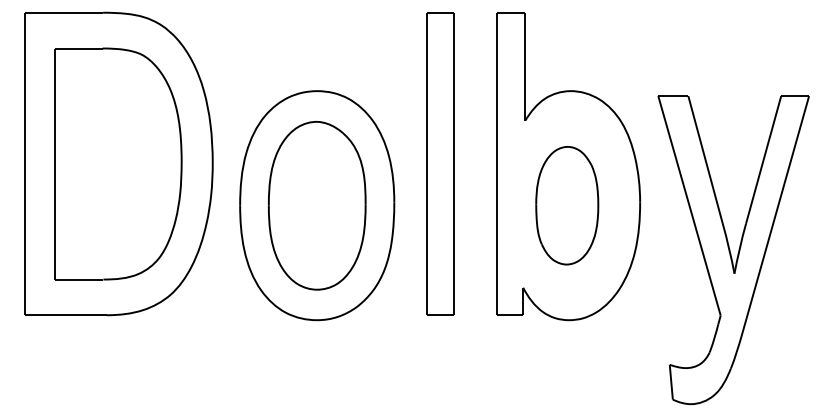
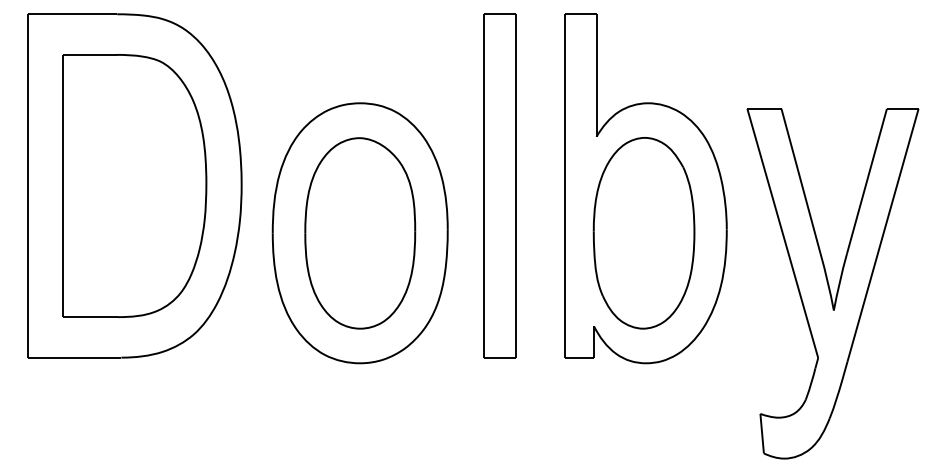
part: (566, 205) -> (643, 233), size x1.43

